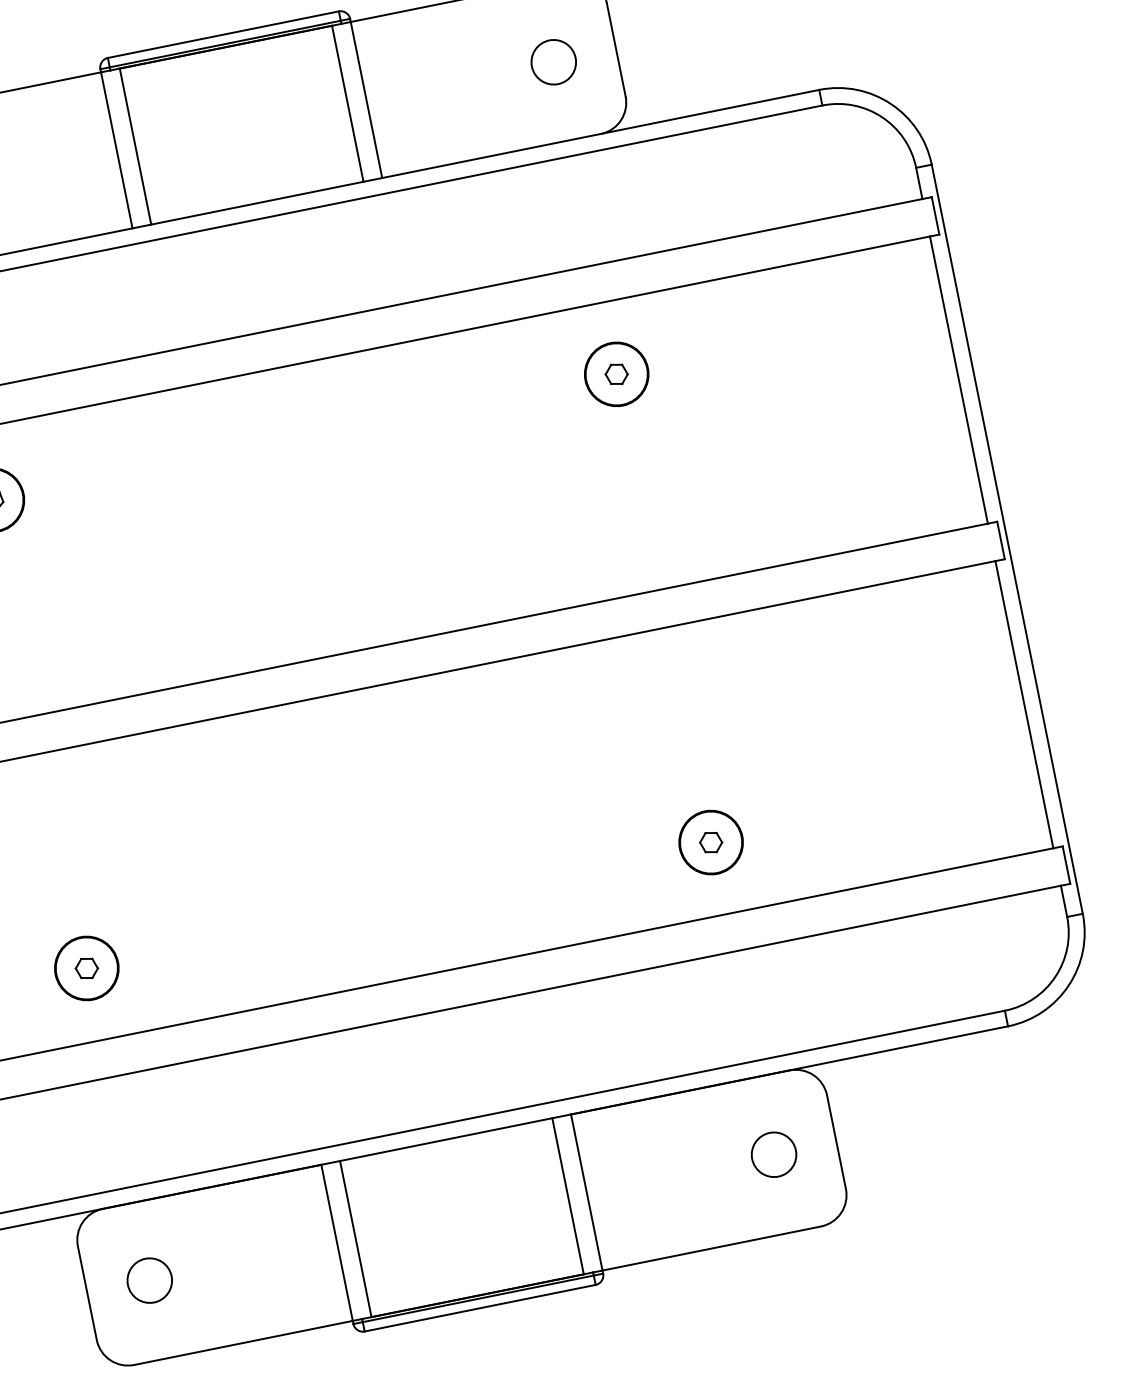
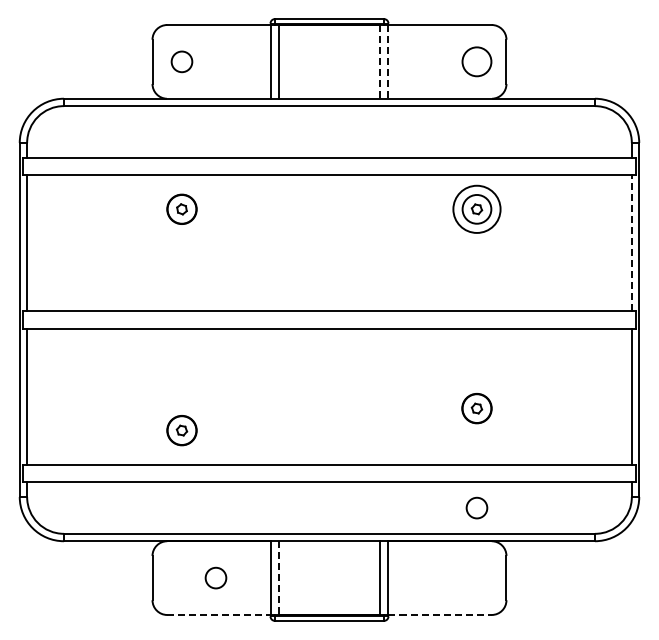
circle: (552, 61) -> (476, 61), size x1.4
line: (366, 99) -> (388, 61), solid -> dashed
line: (347, 103) -> (379, 61), solid -> dashed
circle: (615, 374) -> (476, 209), size x1.6
line: (958, 380) -> (631, 243), solid -> dashed
part: (710, 842) -> (476, 408), moved
circle: (772, 1153) -> (476, 507), moved
line: (356, 1239) -> (279, 578), solid -> dashed
line: (712, 1247) -> (440, 614), solid -> dashed
circle: (148, 1279) -> (215, 577), moved
line: (242, 1342) -> (218, 614), solid -> dashed

